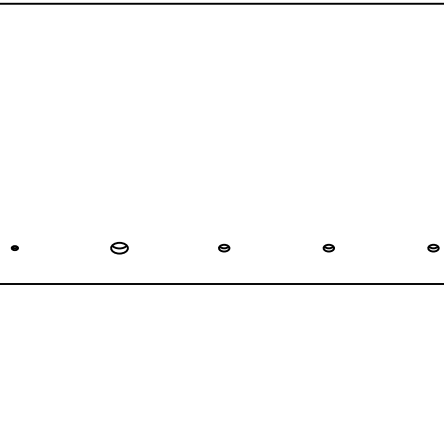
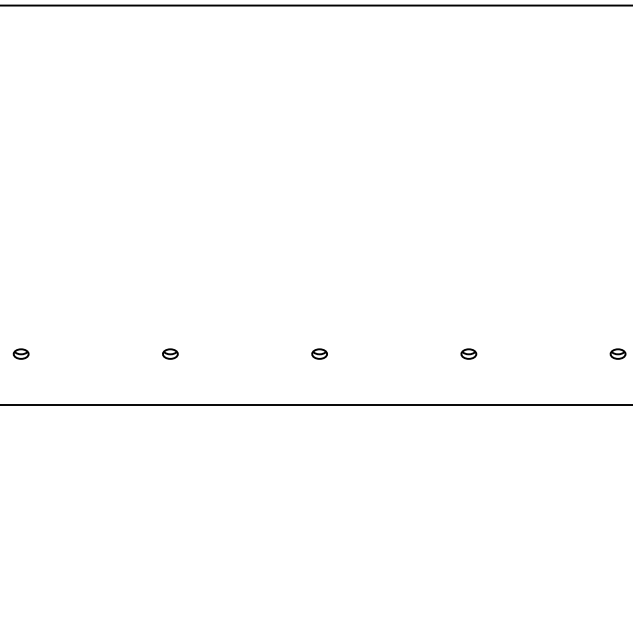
part: (14, 247) -> (20, 353), size x1.67
part: (119, 247) -> (170, 353), size x0.62

